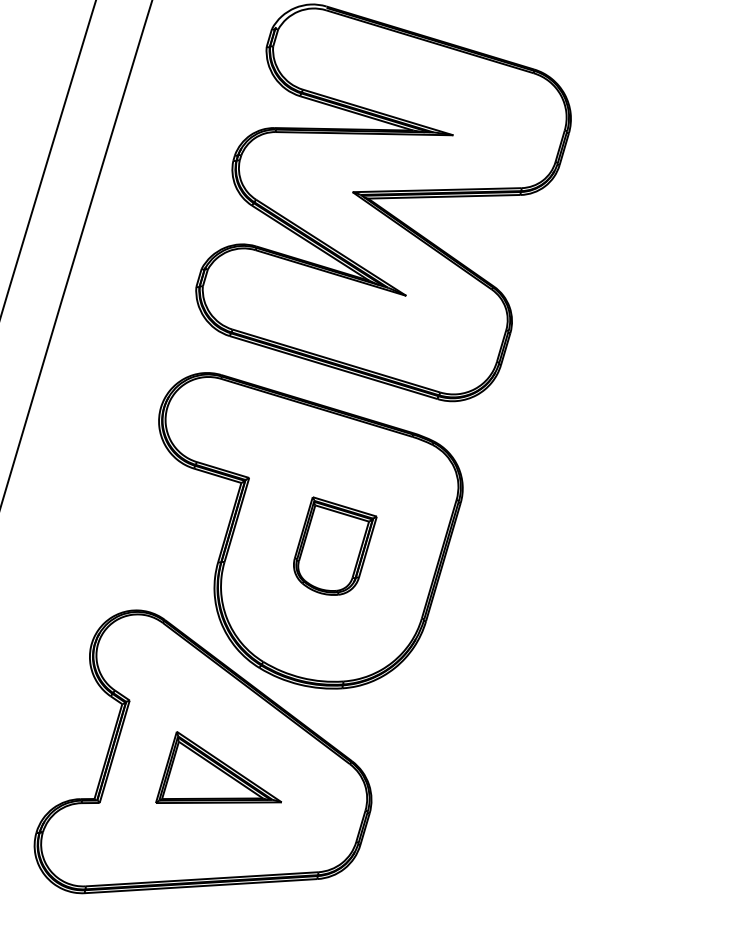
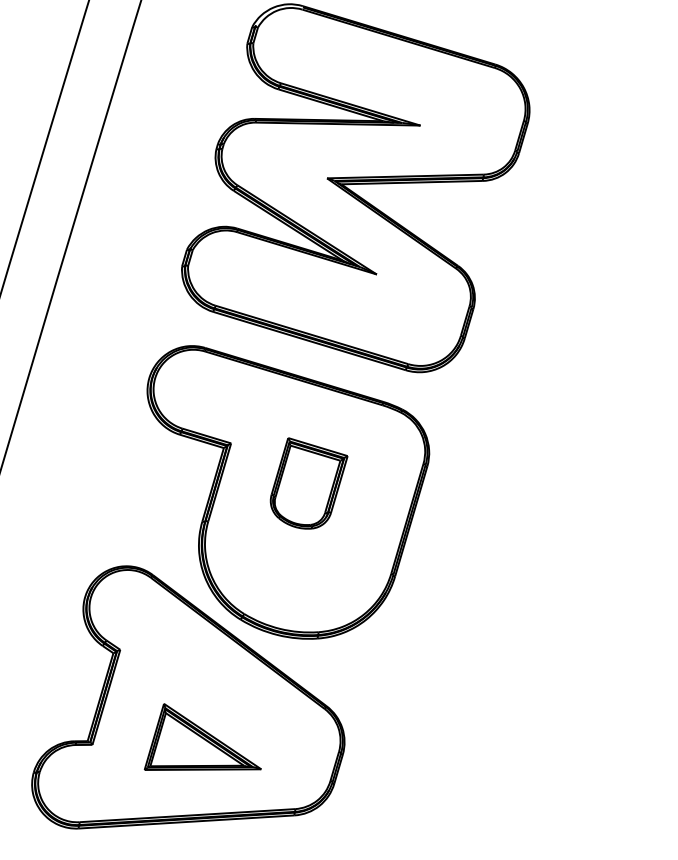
part: (335, 545) -> (309, 482), moved
part: (218, 767) -> (202, 737), moved

